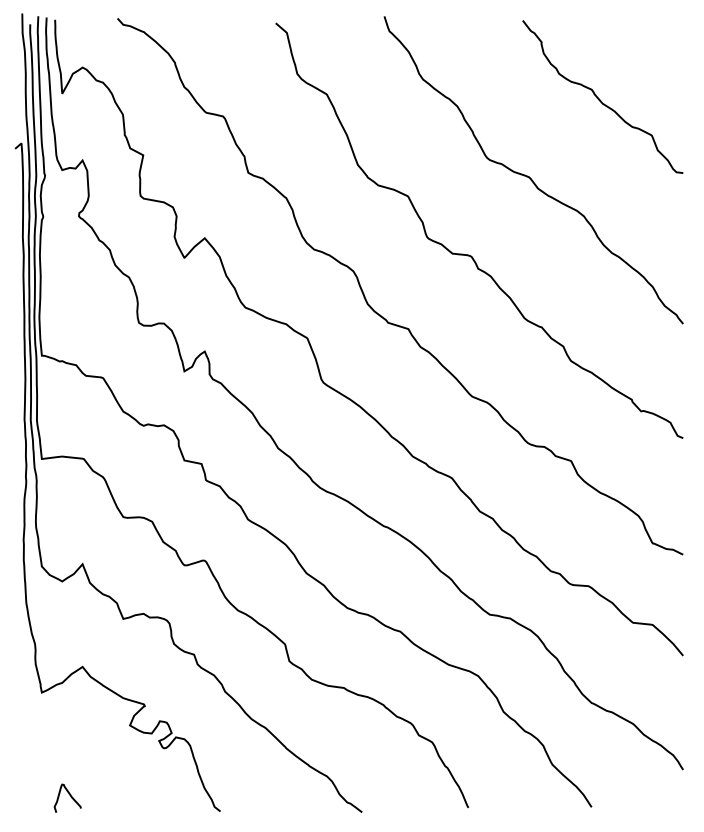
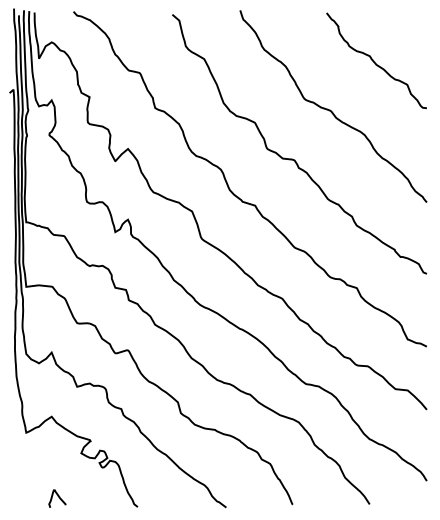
curve: (69, 796) -> (58, 497), moved

